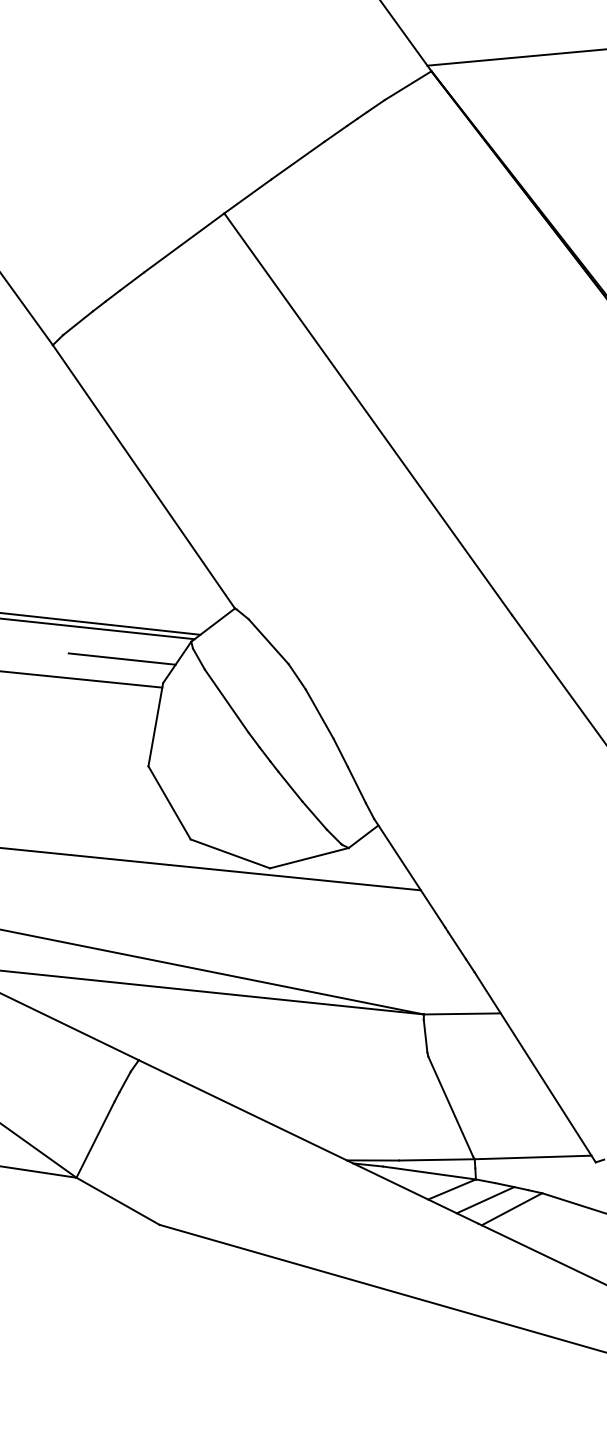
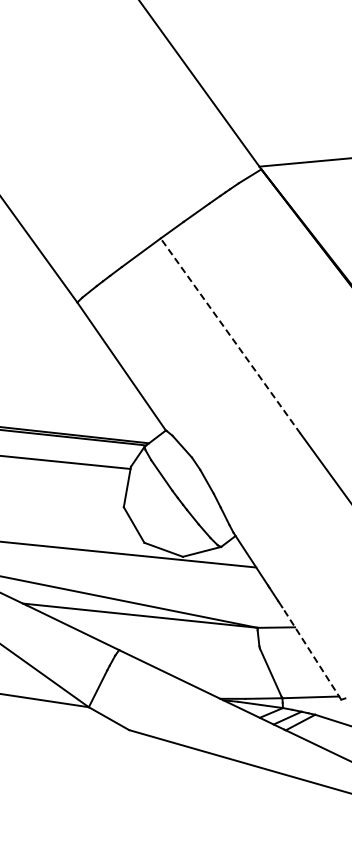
line: (367, 413) -> (230, 335), solid -> dashed
line: (123, 657) -> (111, 454), removed
line: (534, 1067) -> (311, 653), solid -> dashed

